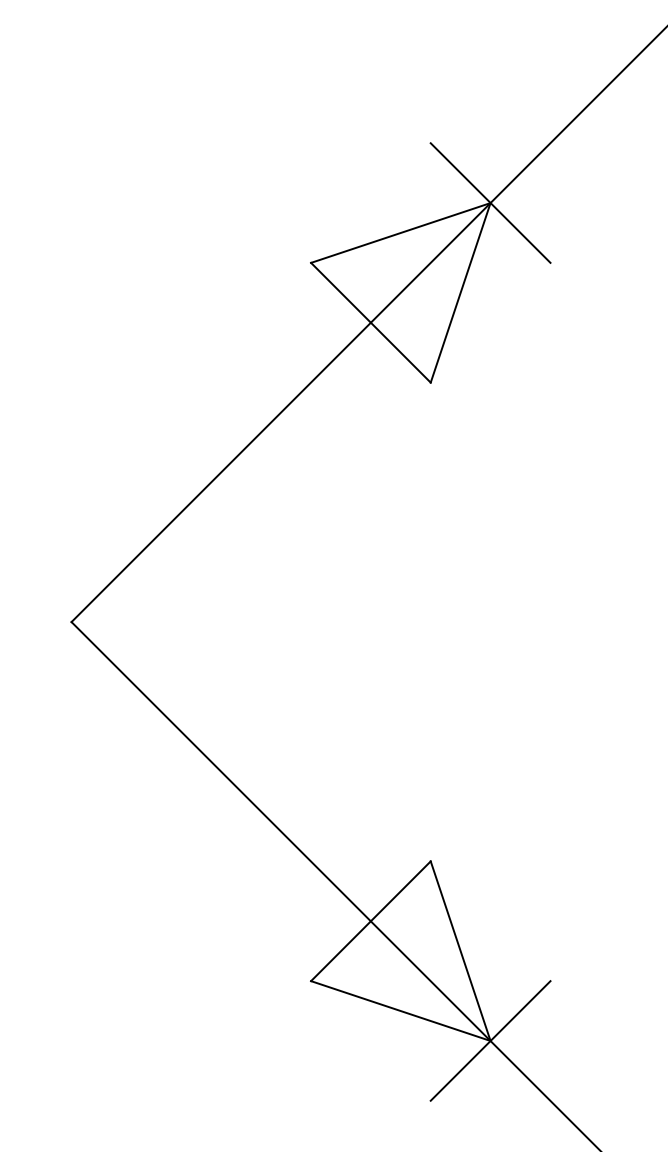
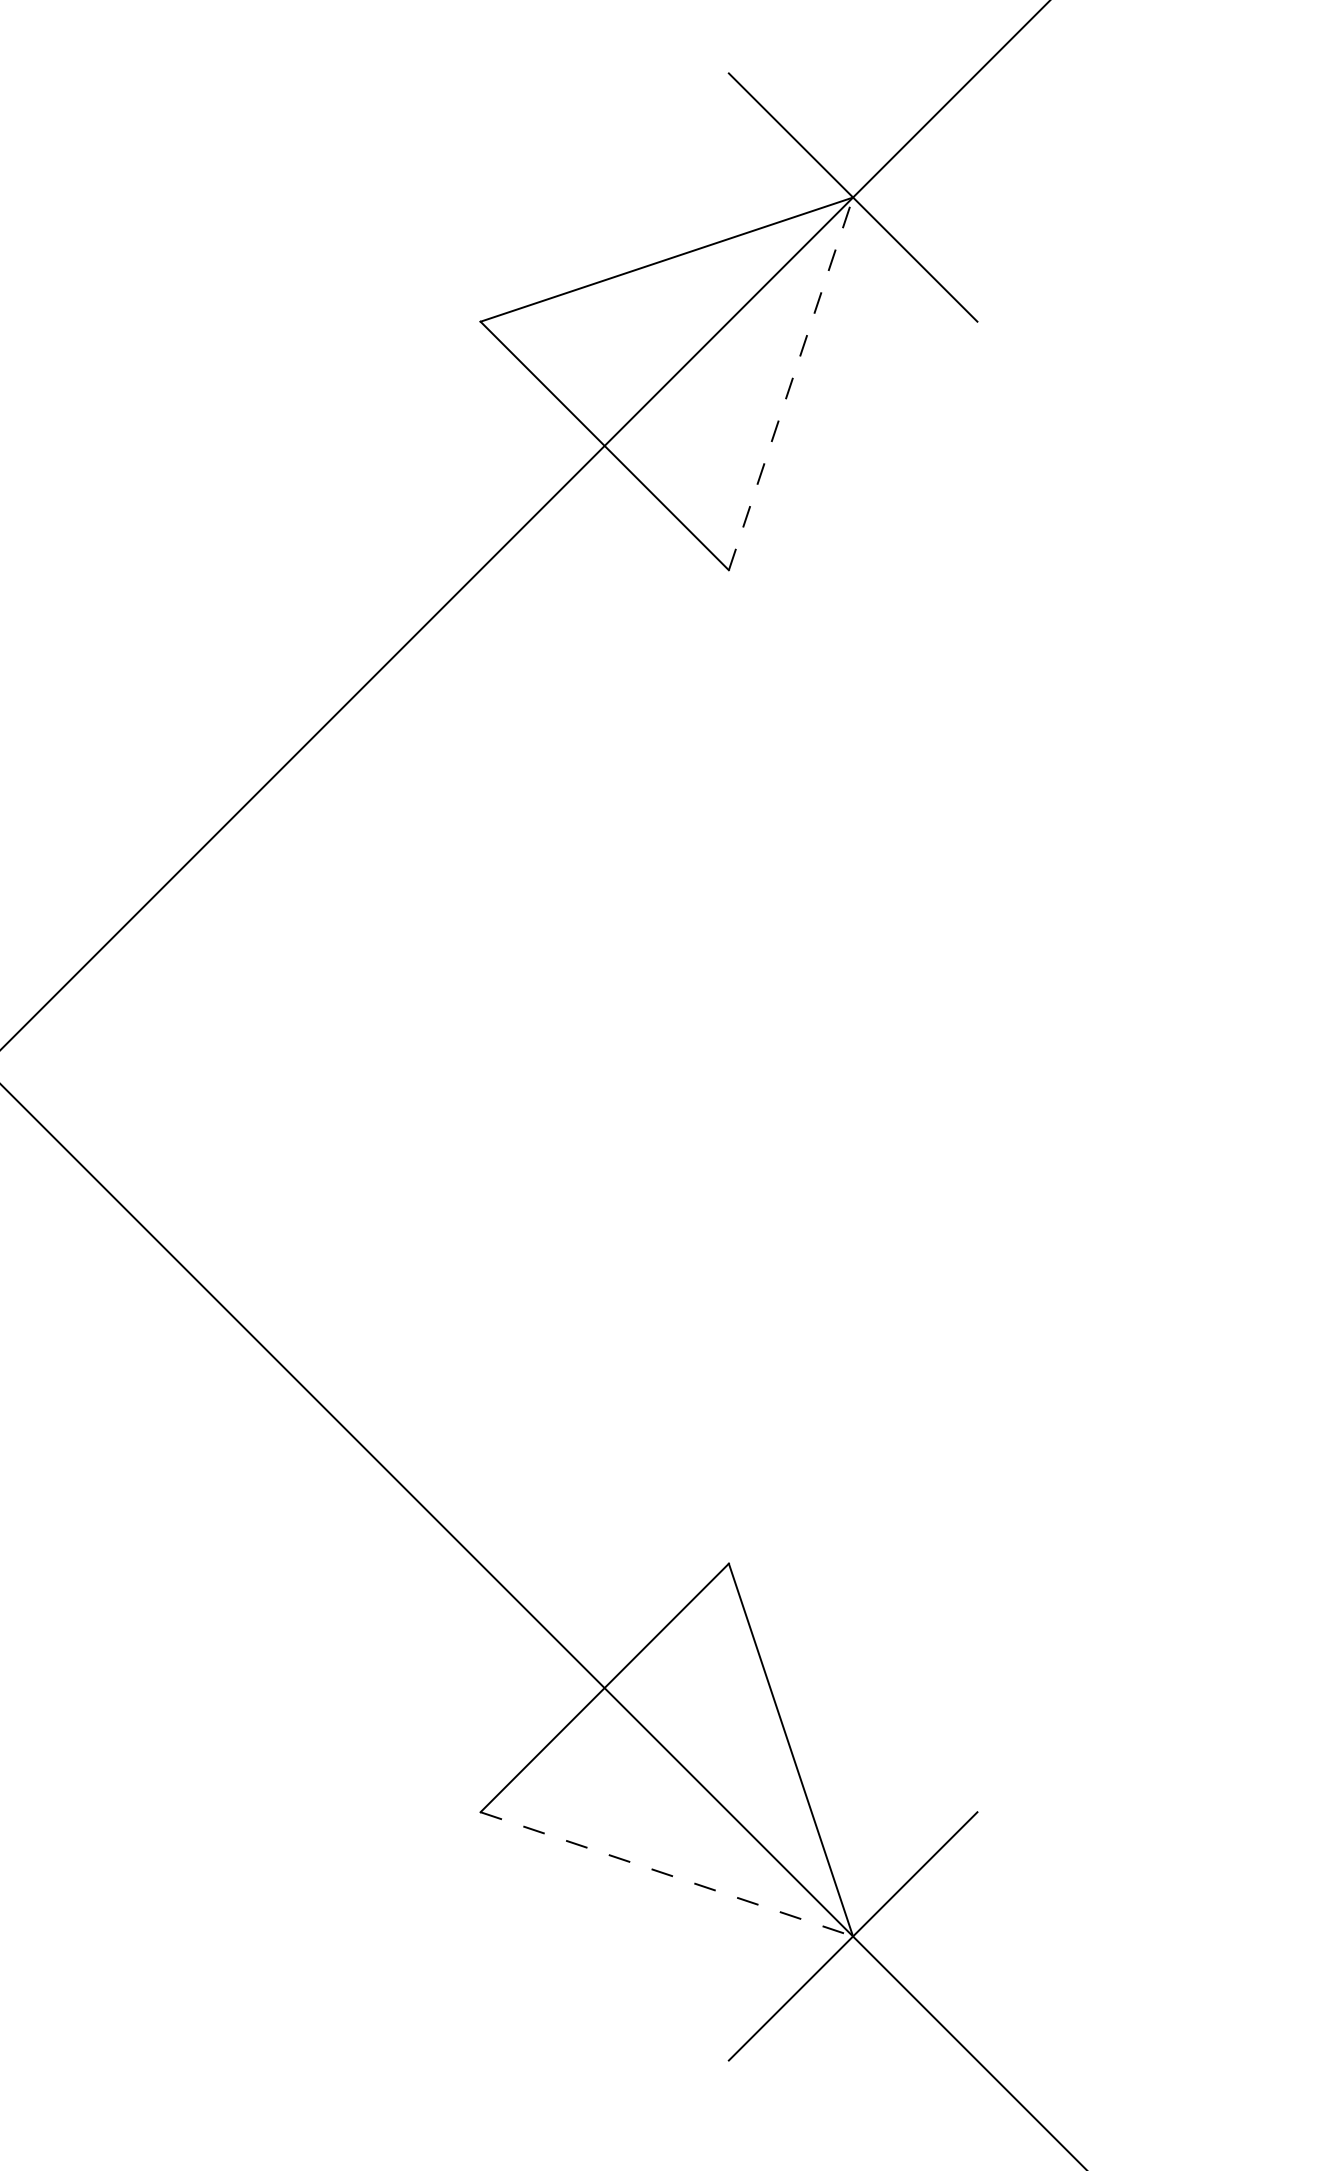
line: (460, 292) -> (790, 383), solid -> dashed
line: (400, 1011) -> (666, 1875), solid -> dashed

